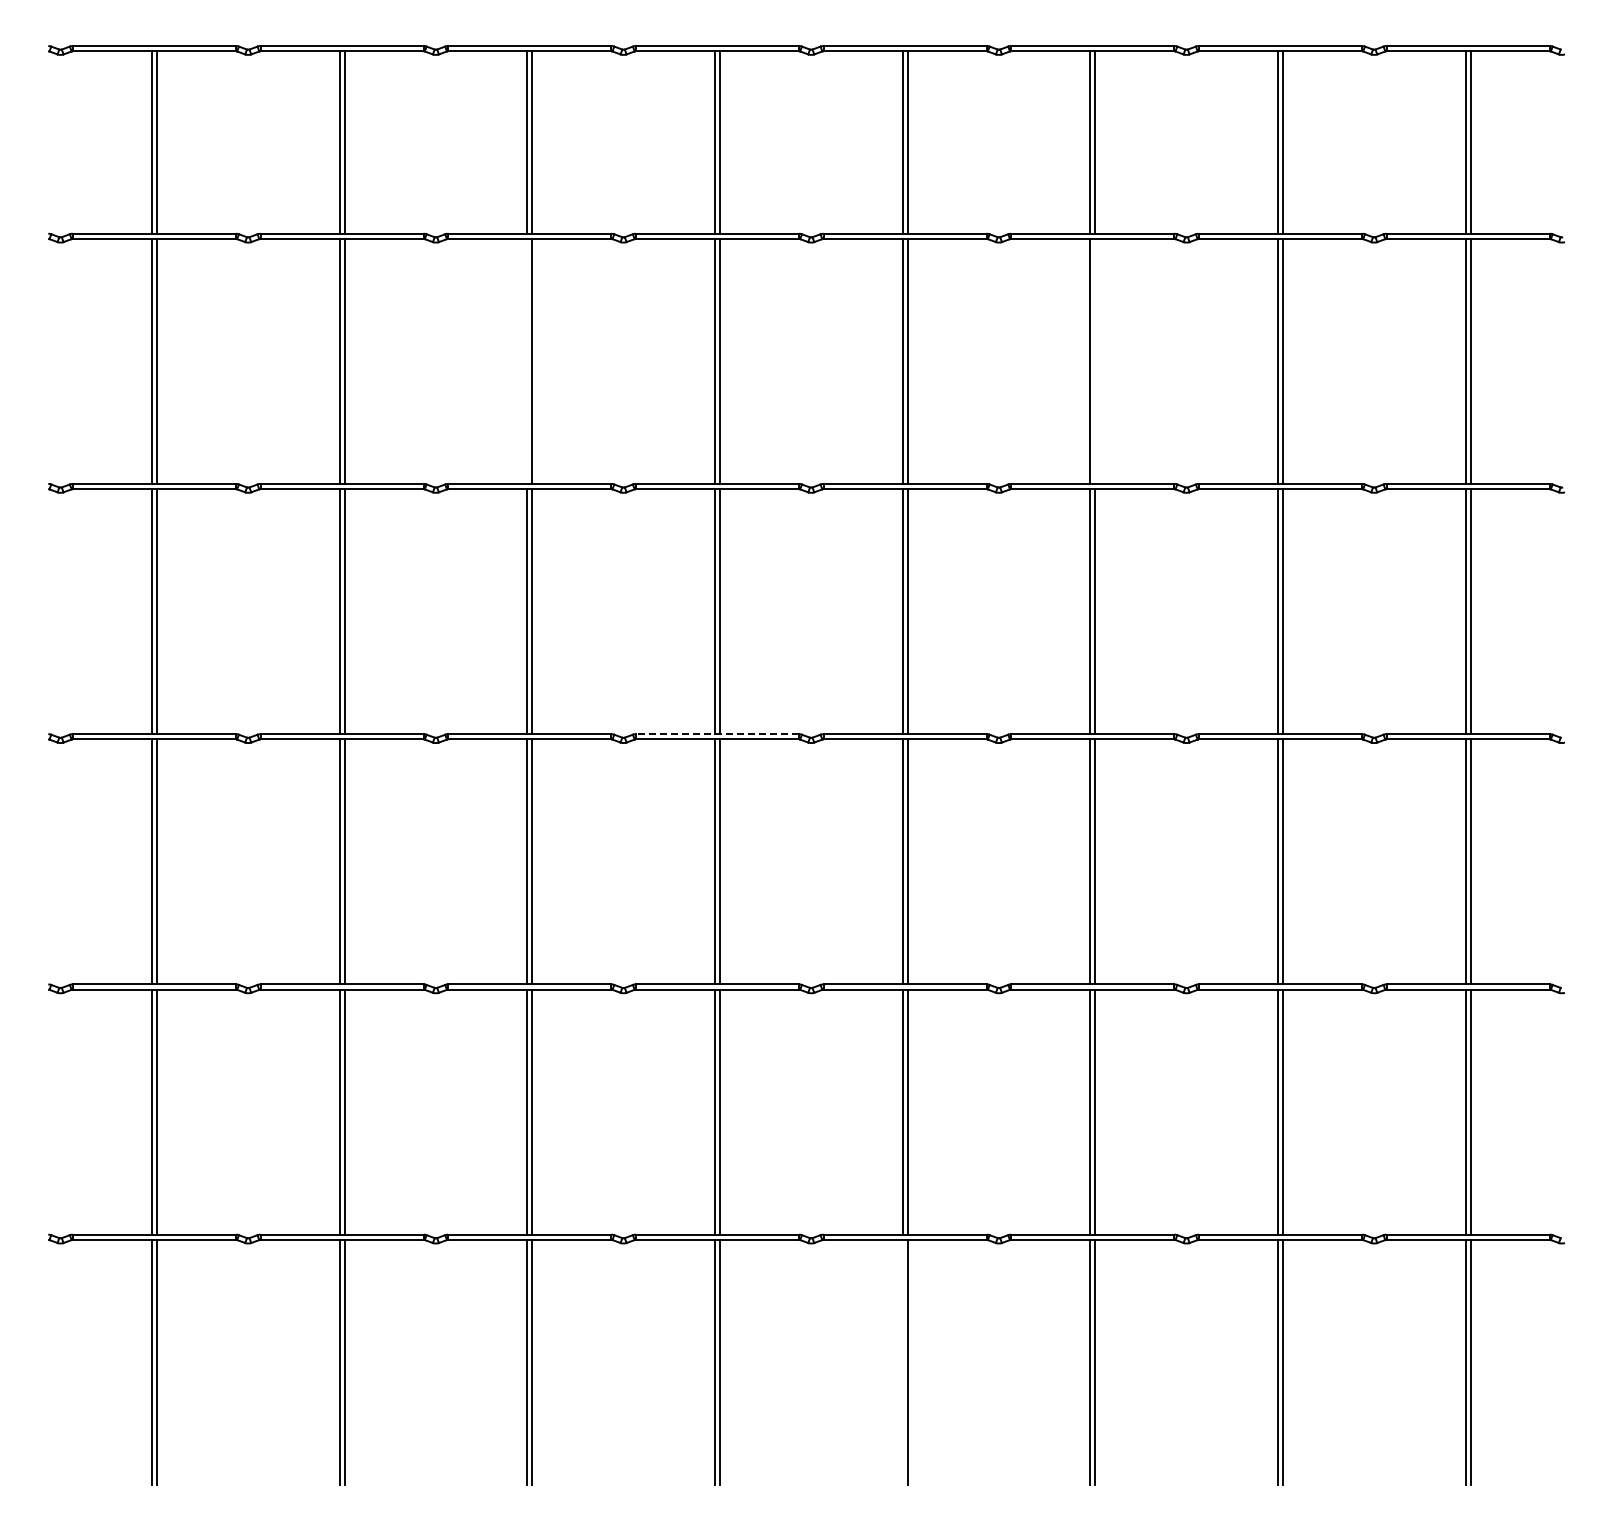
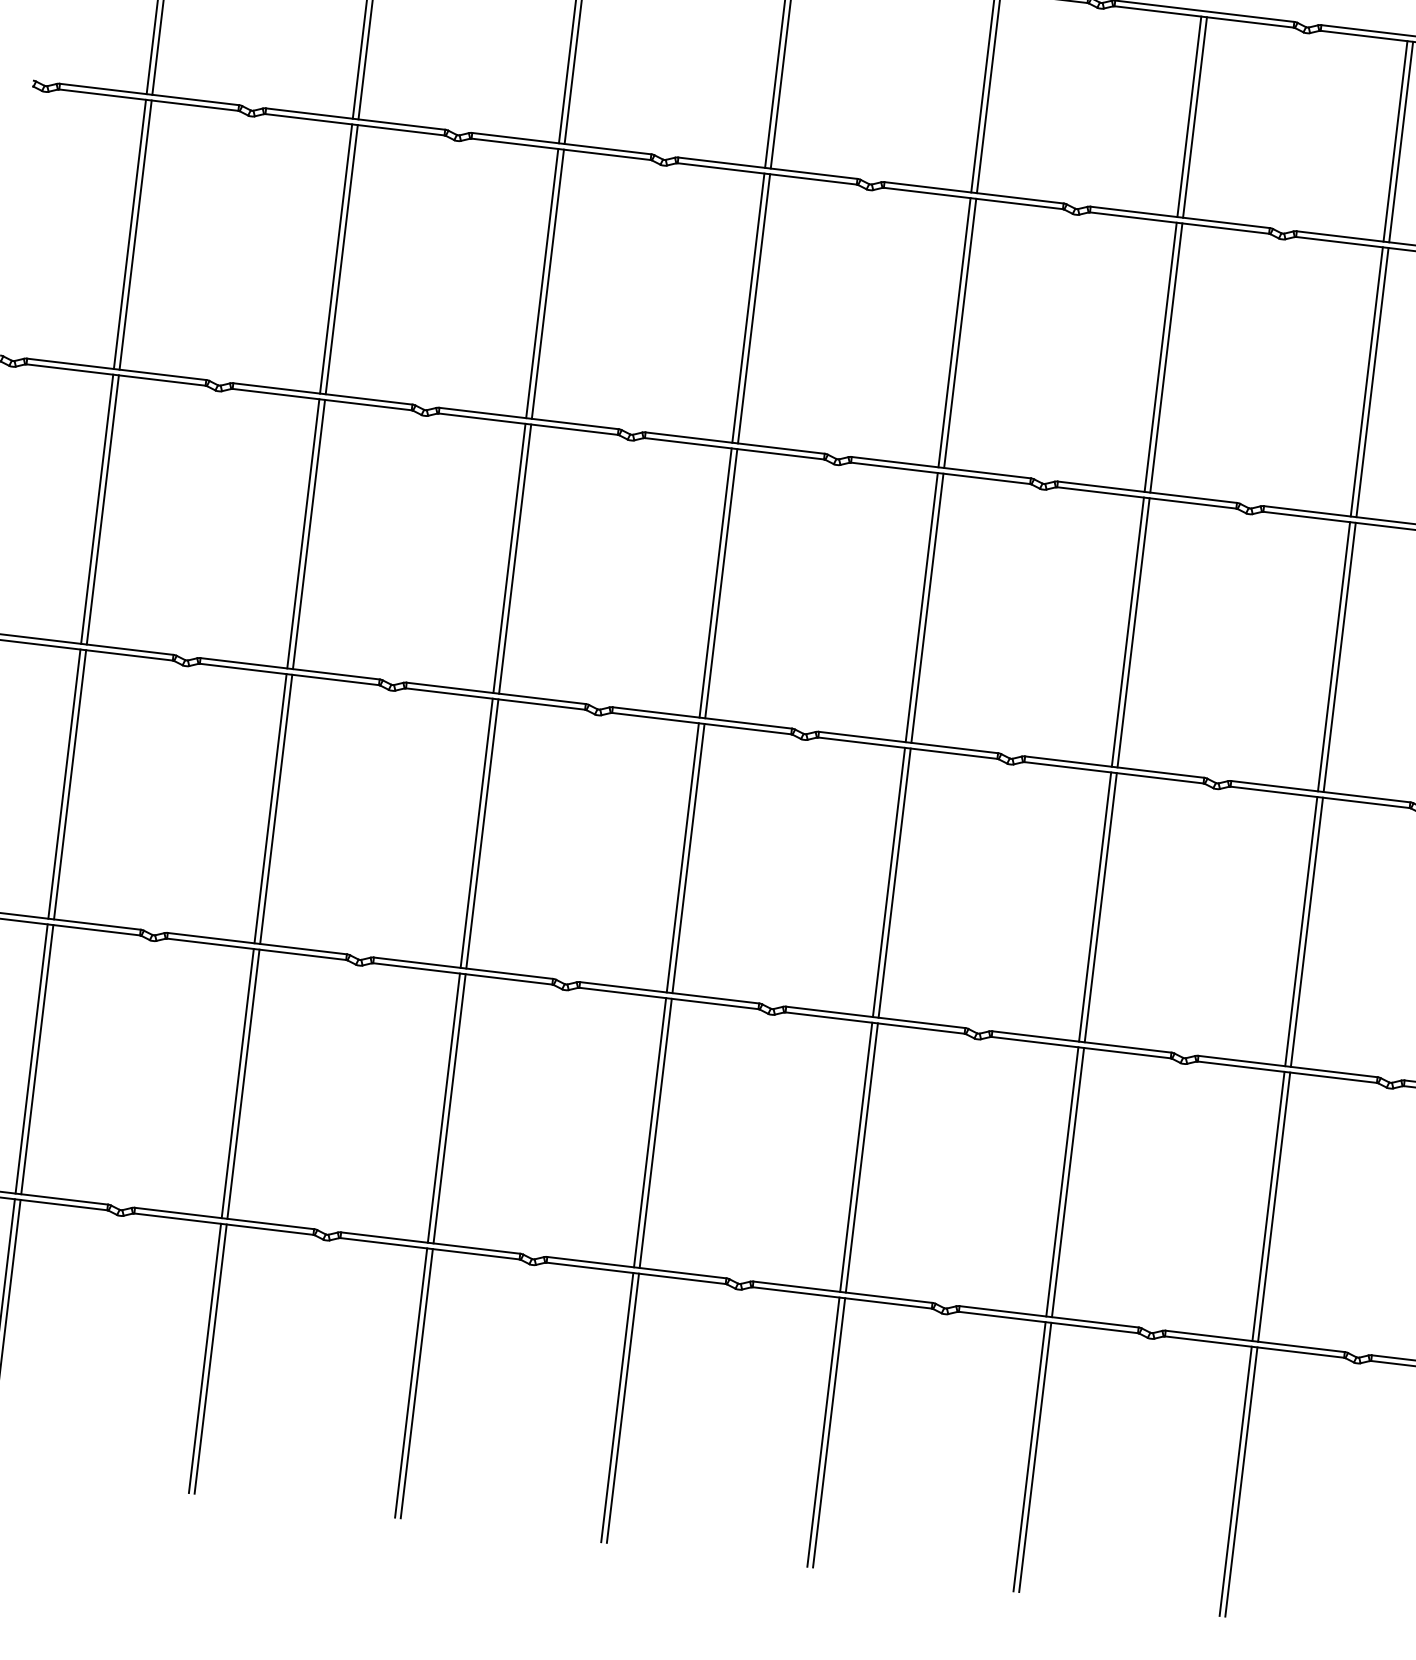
line: (527, 360) -> (542, 282), added
line: (1095, 360) -> (1166, 356), added
line: (717, 734) -> (702, 718), dashed -> solid
line: (902, 1361) -> (823, 1431), added

